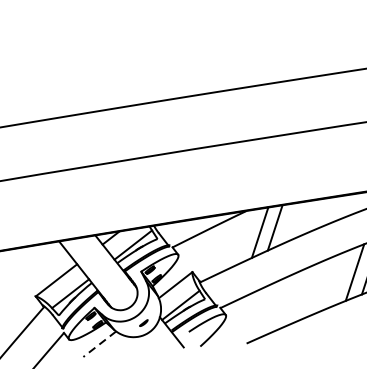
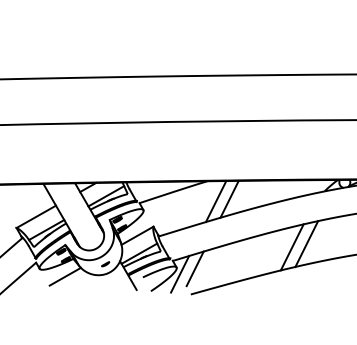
line: (246, 313) -> (194, 268), added
line: (231, 321) -> (180, 273), added
line: (99, 343) -> (65, 276), dashed -> solid

